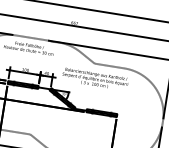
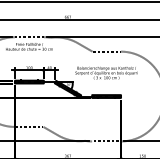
text: (95, 78) -> (106, 72), moved

